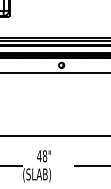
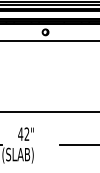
text: (44, 156) -> (26, 134), 48" -> 42"

